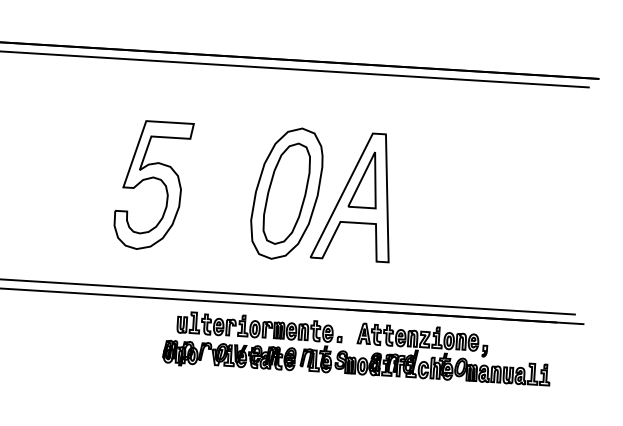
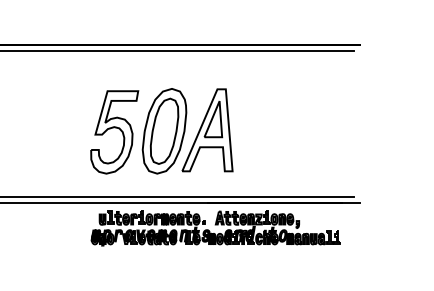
part: (153, 185) -> (114, 132), moved

